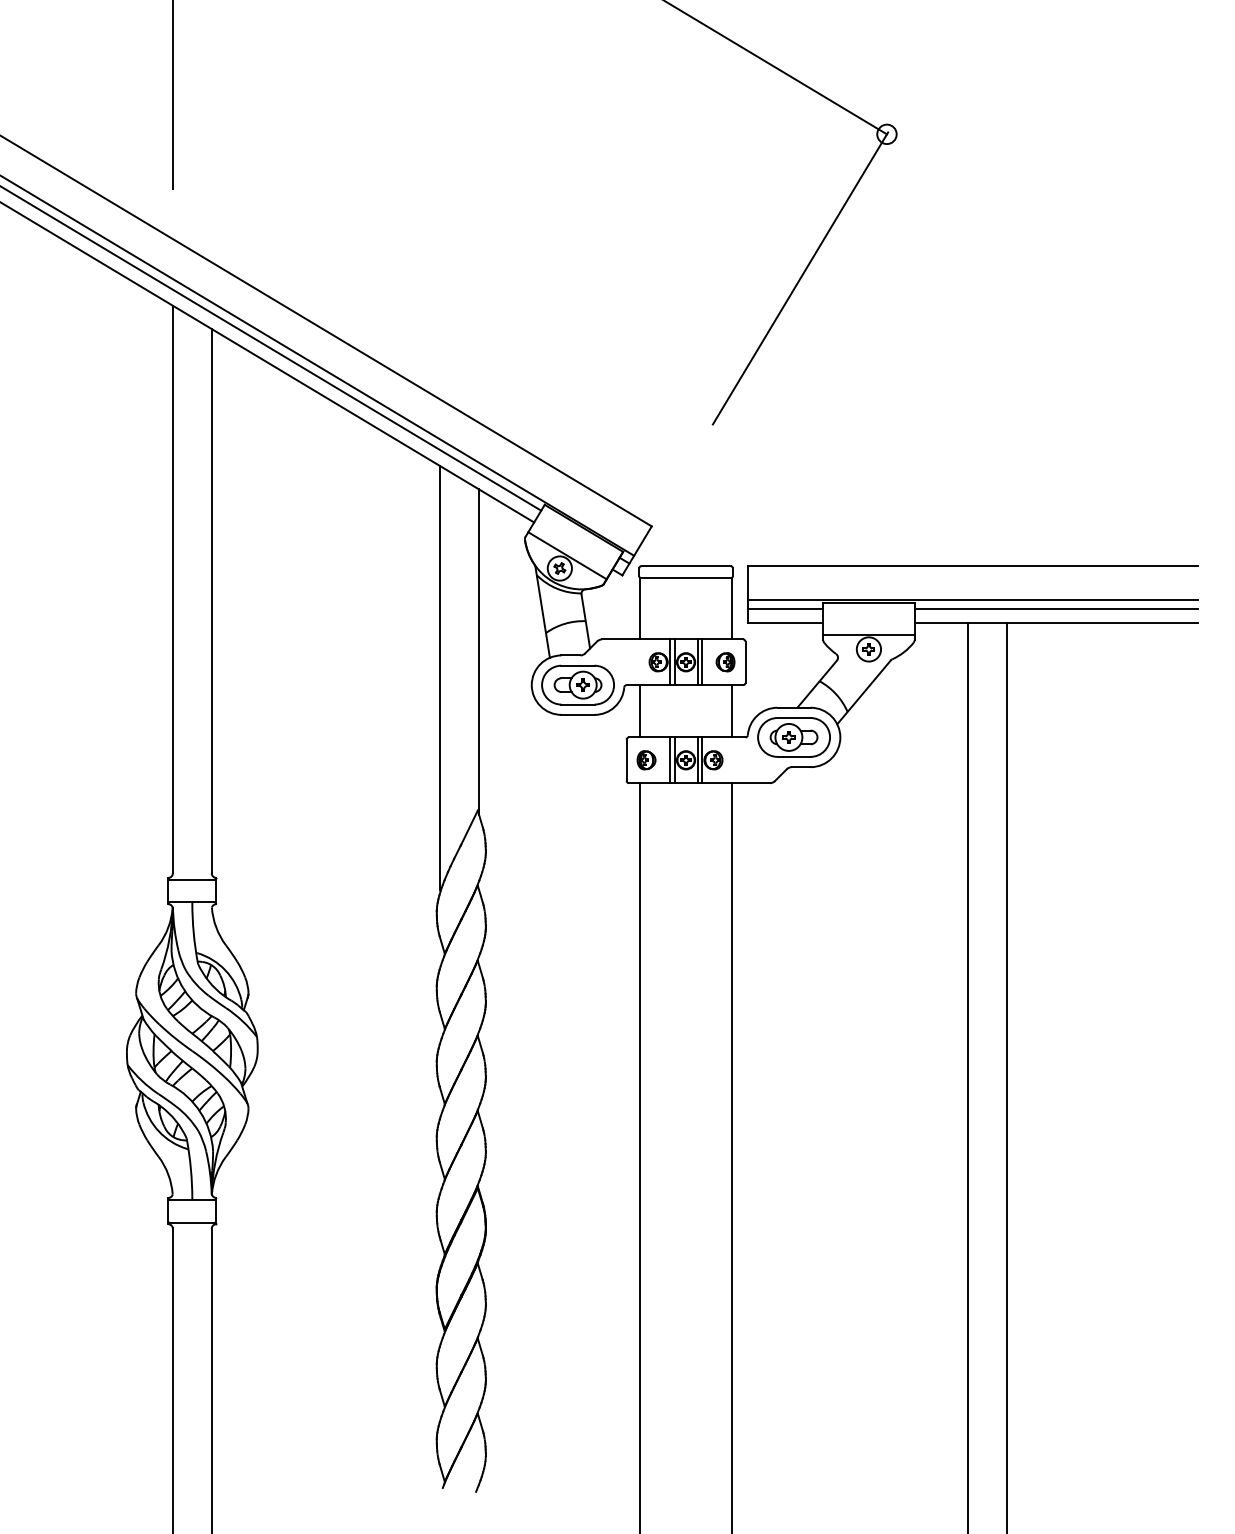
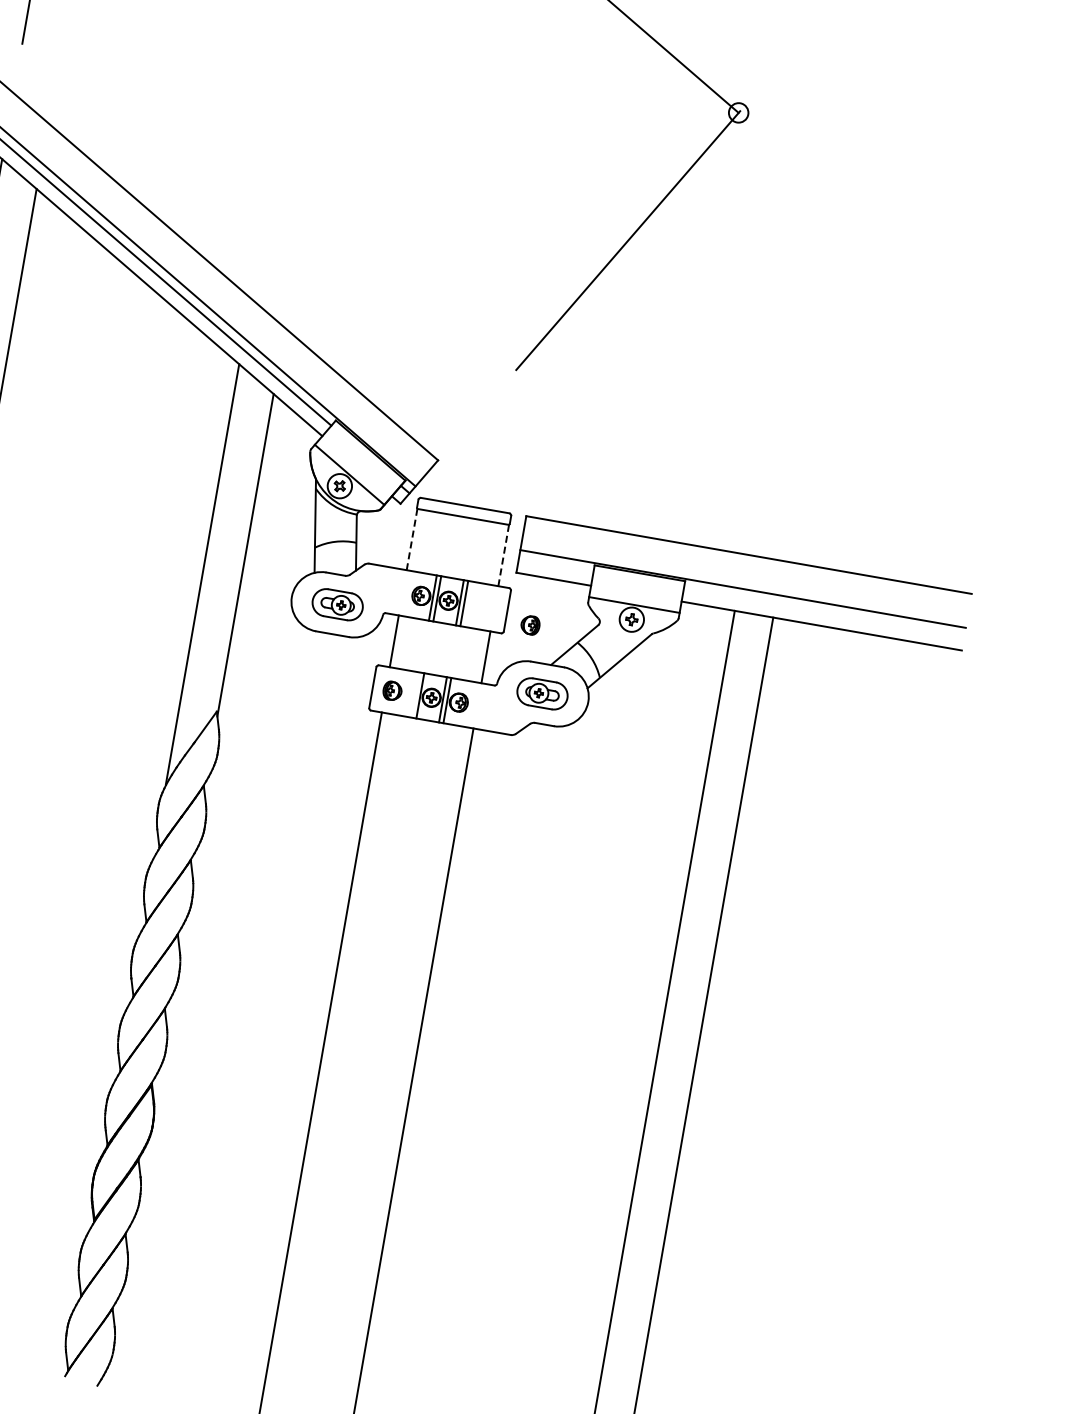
line: (639, 608) -> (411, 539), solid -> dashed
line: (732, 608) -> (503, 555), solid -> dashed
line: (785, 609) -> (556, 565), removed
line: (1055, 609) -> (823, 612), removed
part: (725, 662) -> (530, 625), moved
part: (577, 684) -> (337, 604), size x0.7
part: (793, 737) -> (541, 693), size x0.7
line: (670, 760) -> (416, 695), removed

